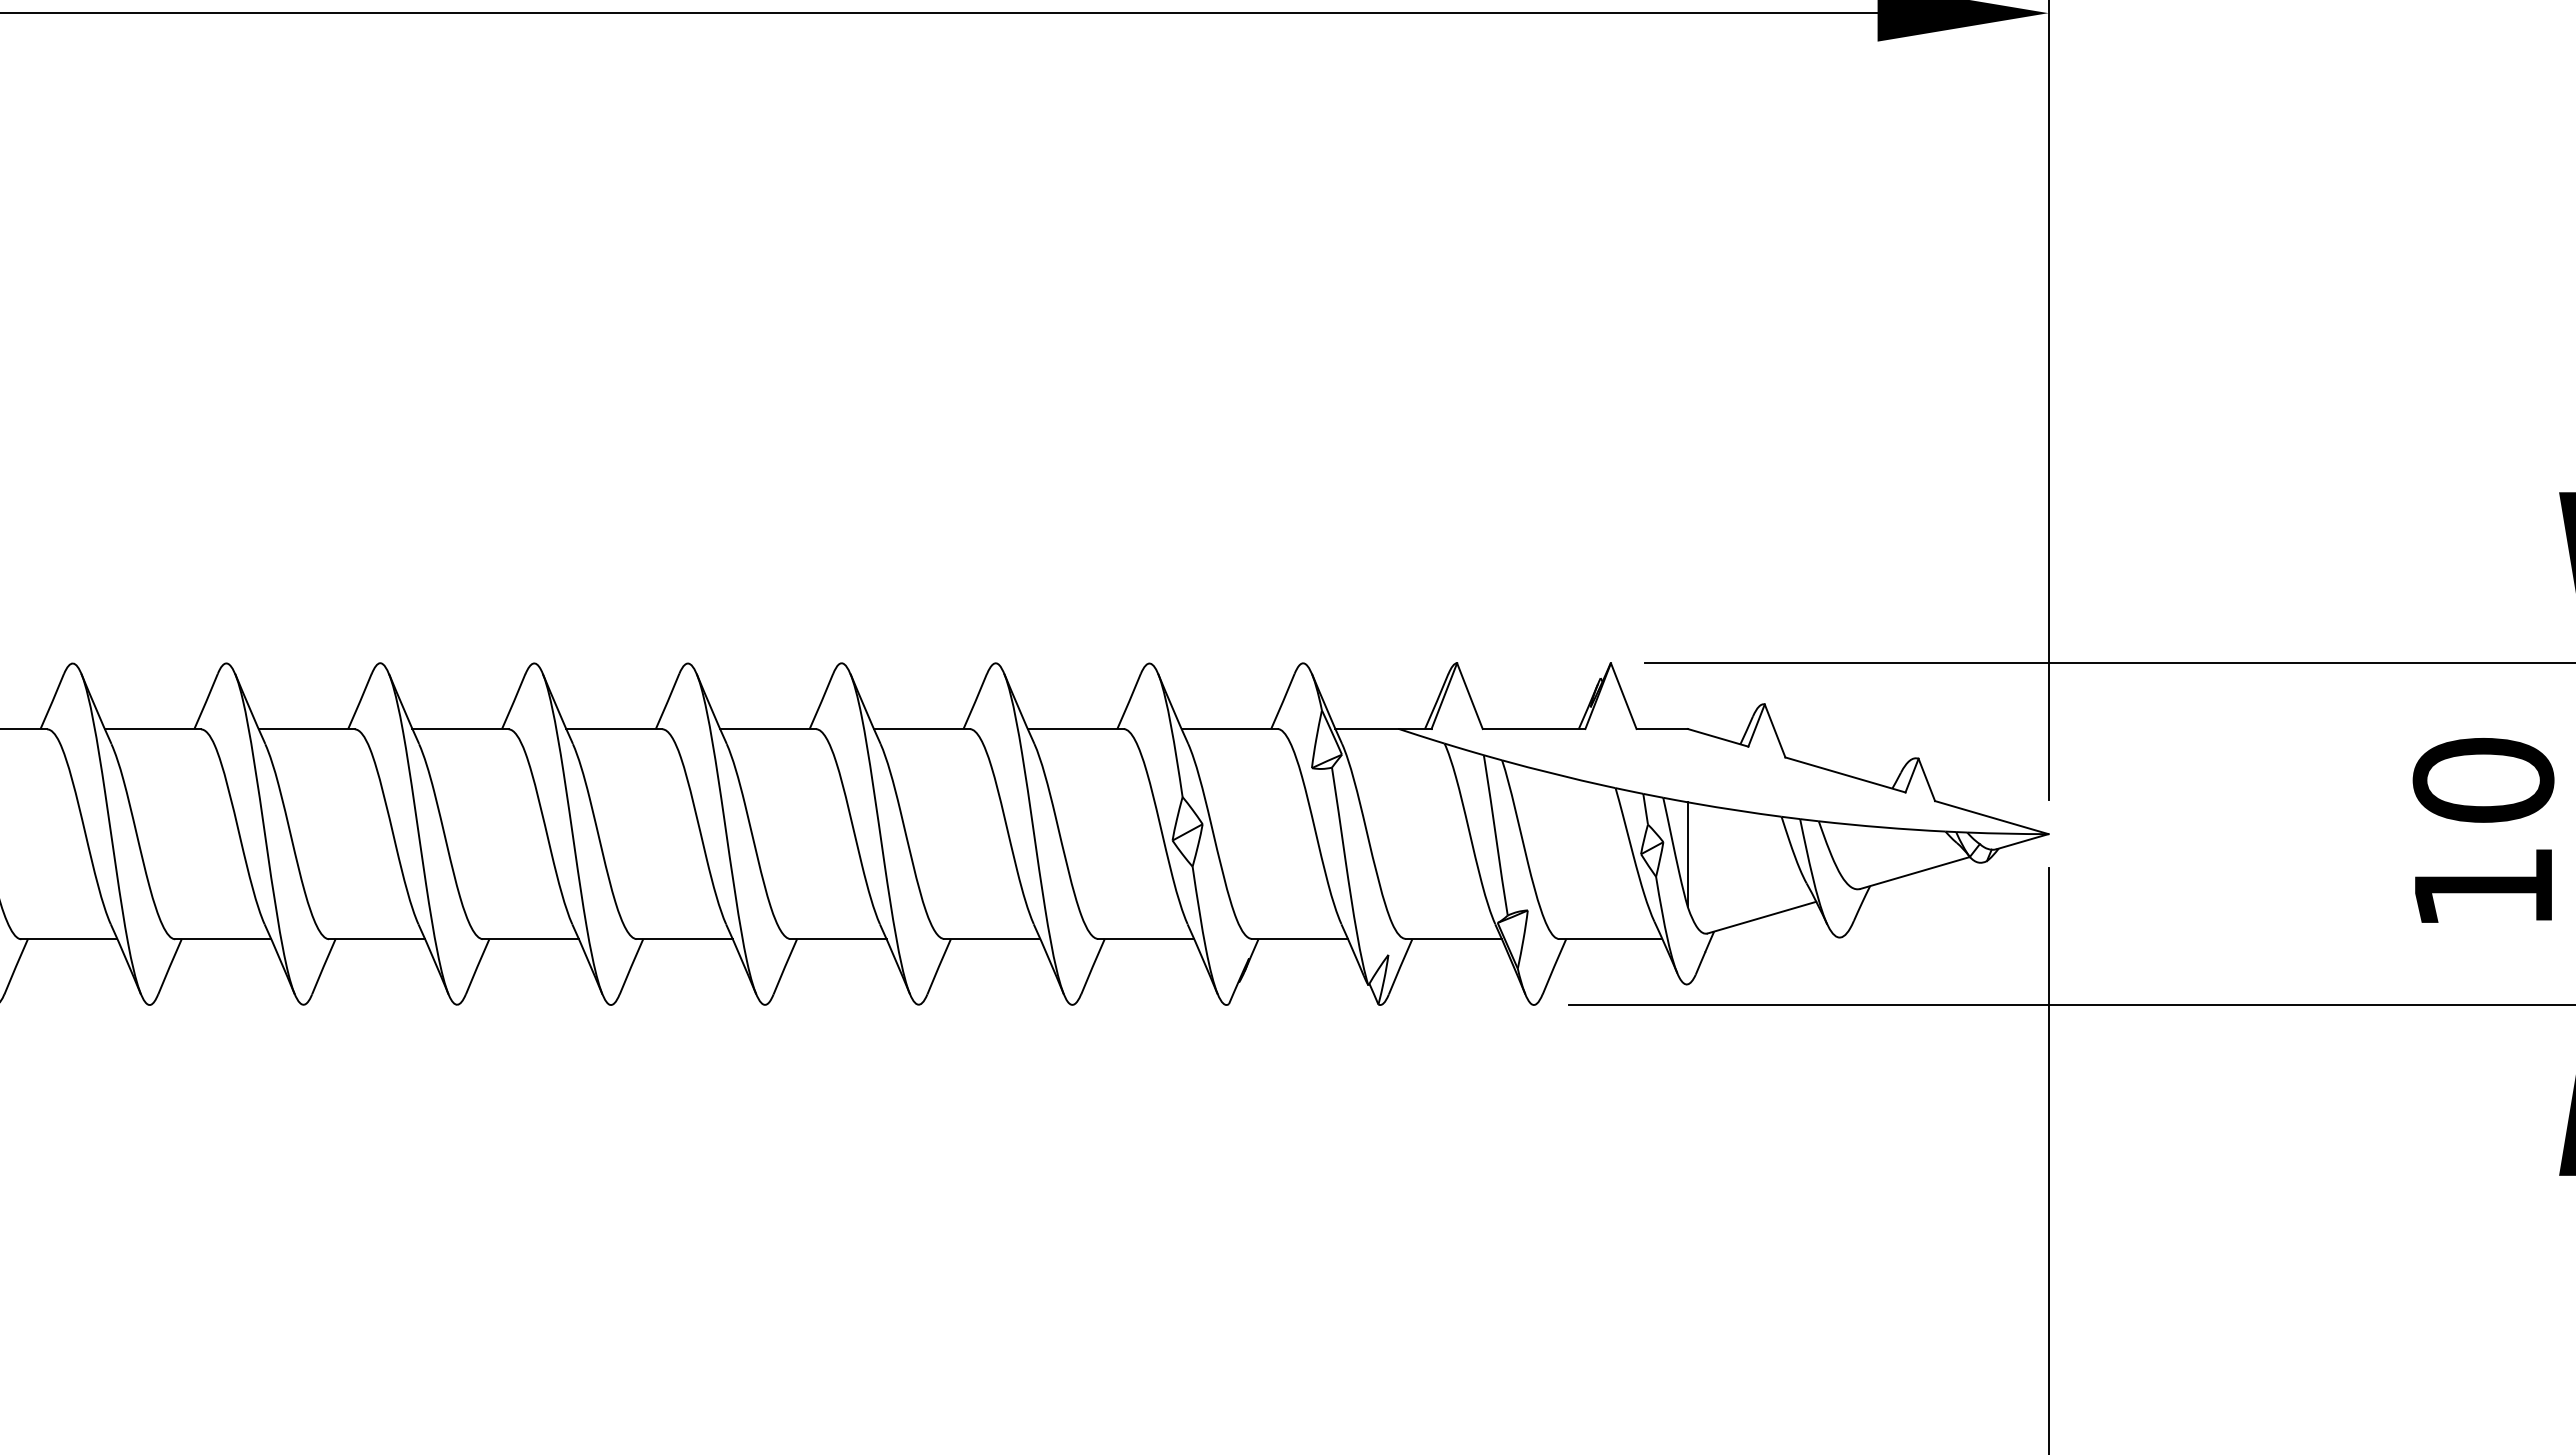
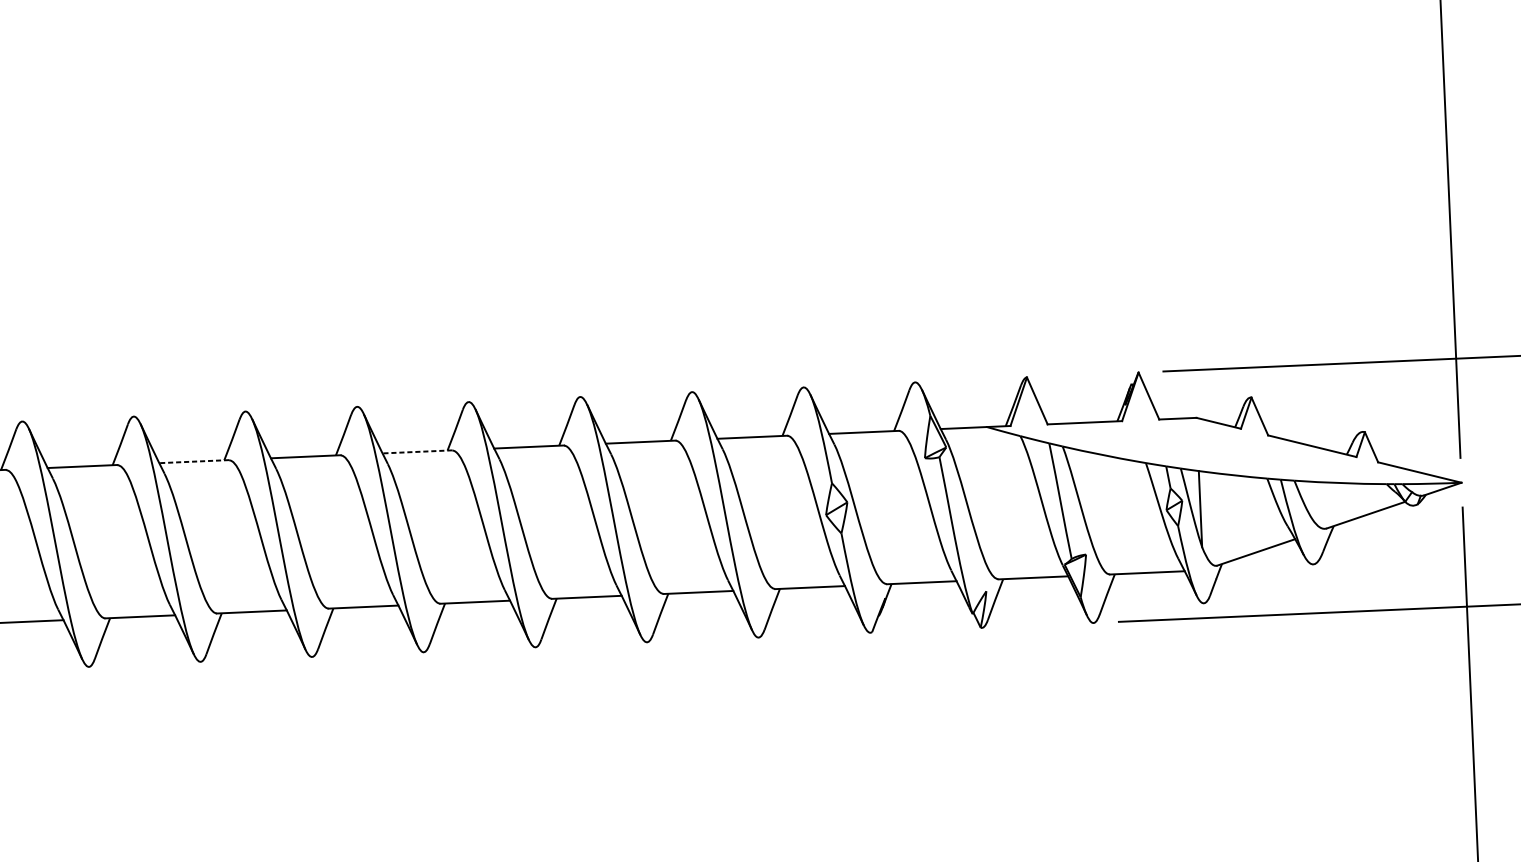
line: (306, 729) -> (194, 461), solid -> dashed
line: (613, 729) -> (416, 452), solid -> dashed

